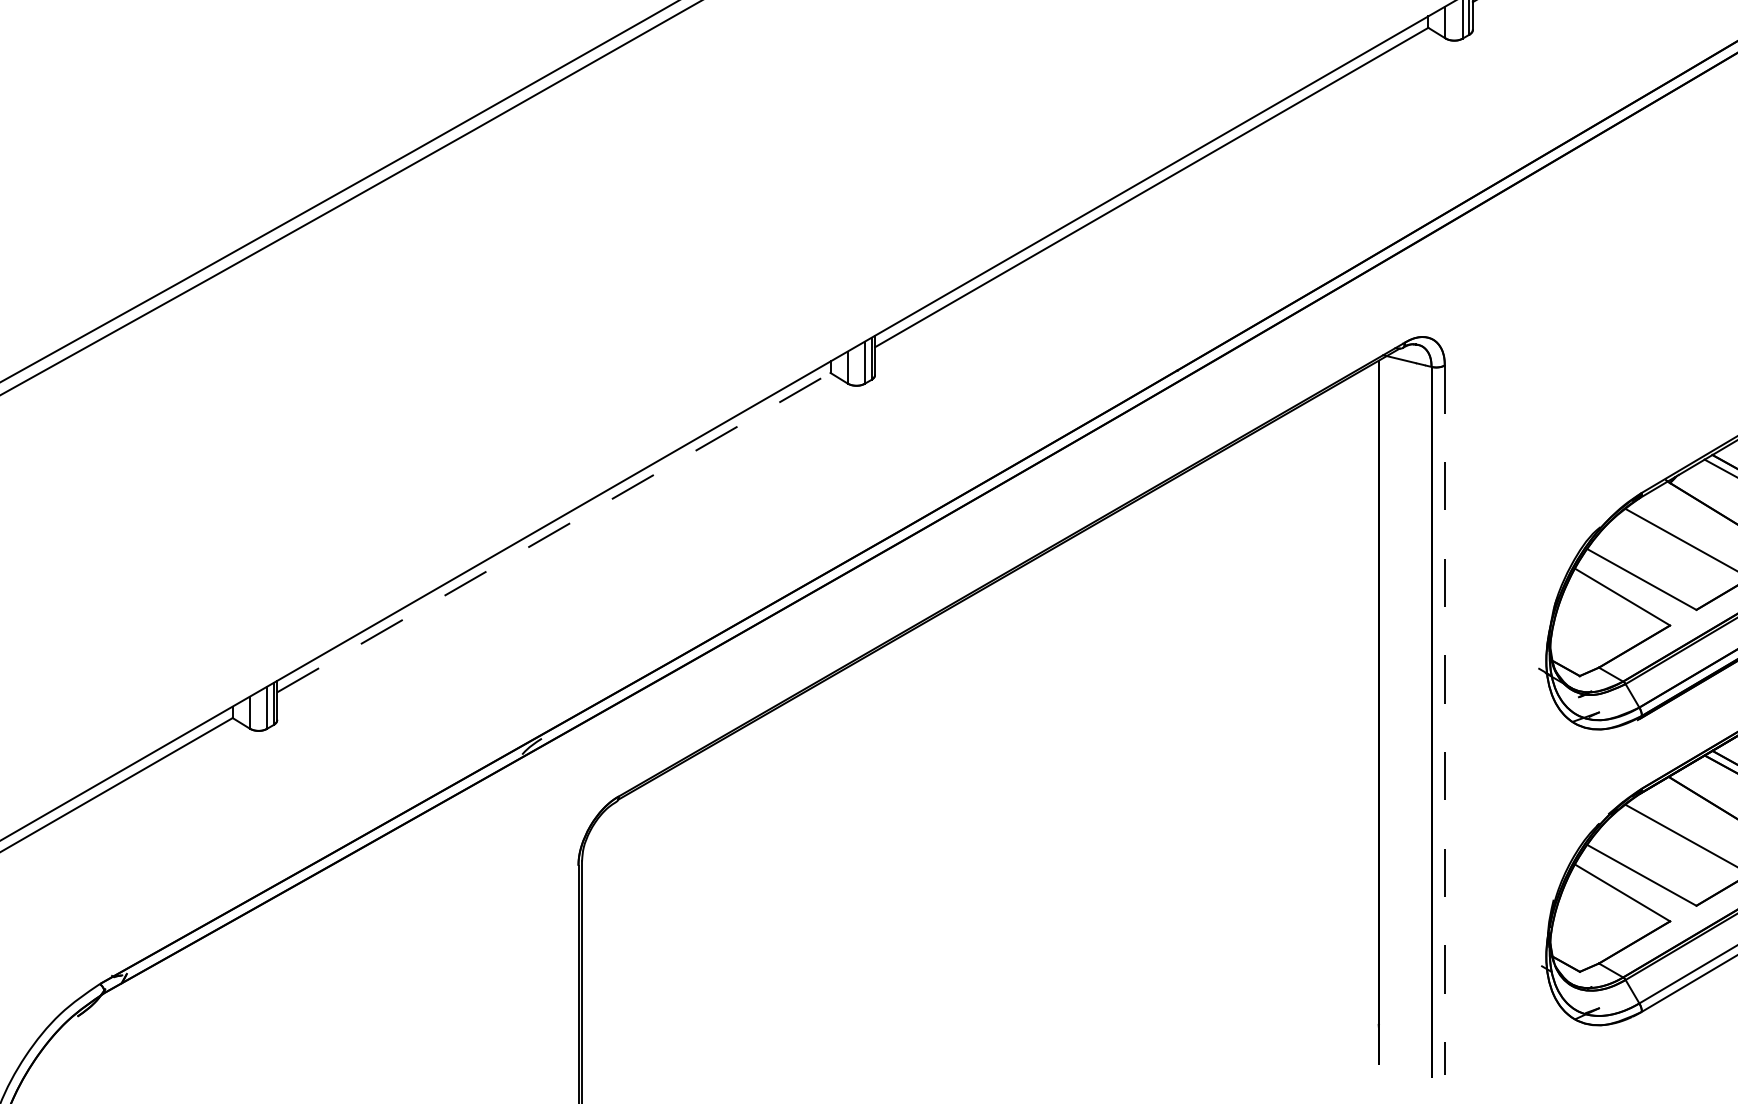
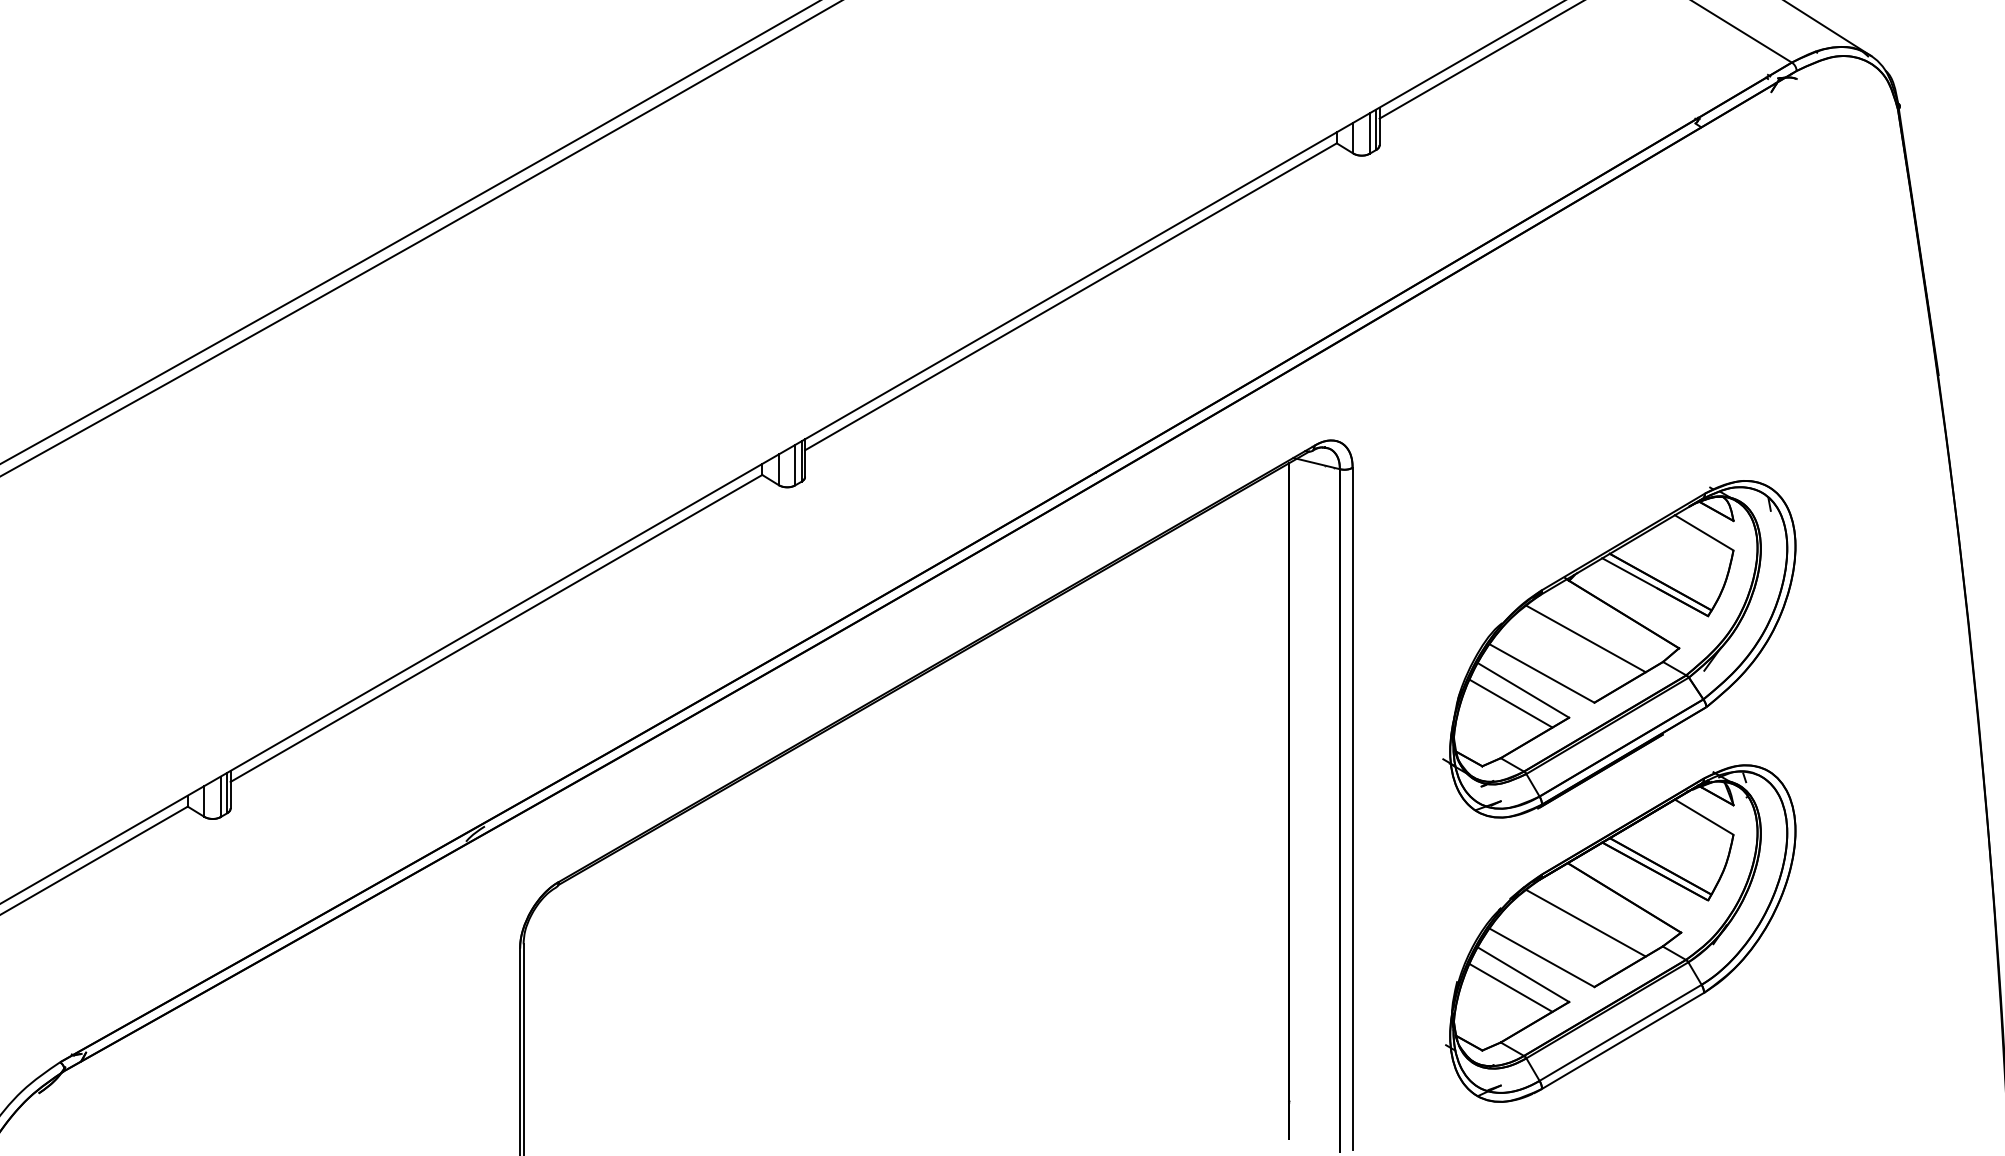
line: (553, 532) -> (496, 628), dashed -> solid
line: (1609, 610) -> (1510, 703), added
line: (1444, 721) -> (1352, 809), dashed -> solid
line: (1610, 906) -> (1511, 987), added

